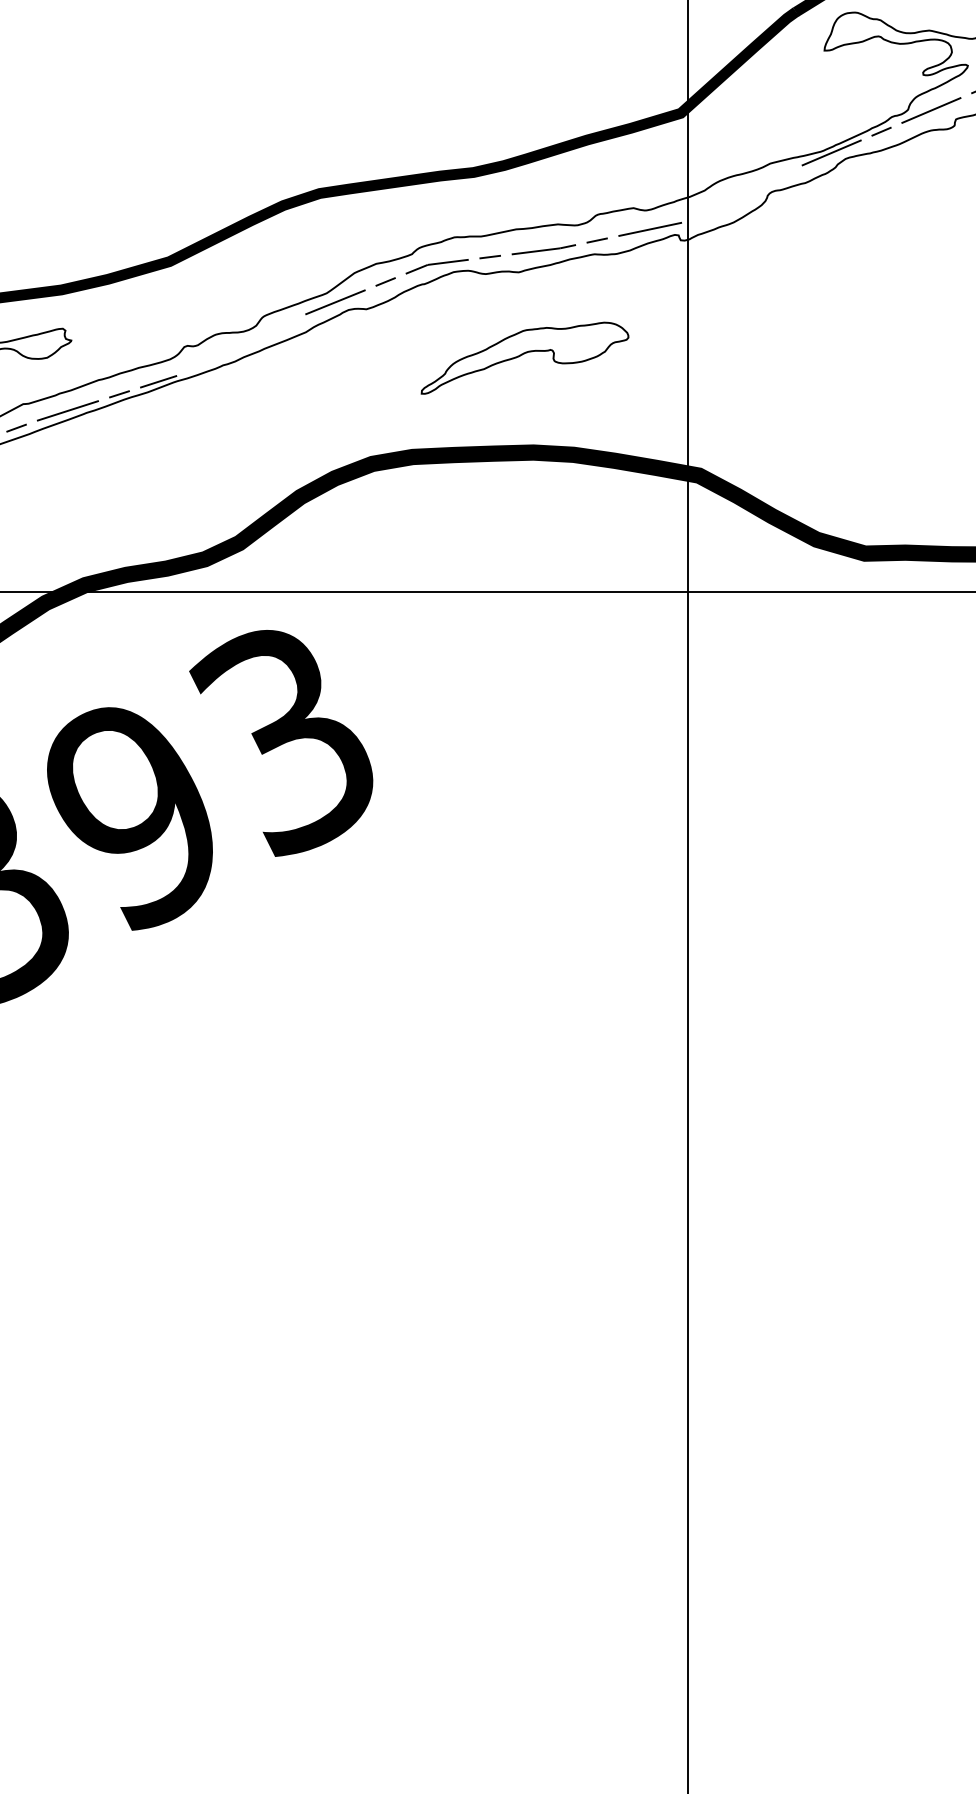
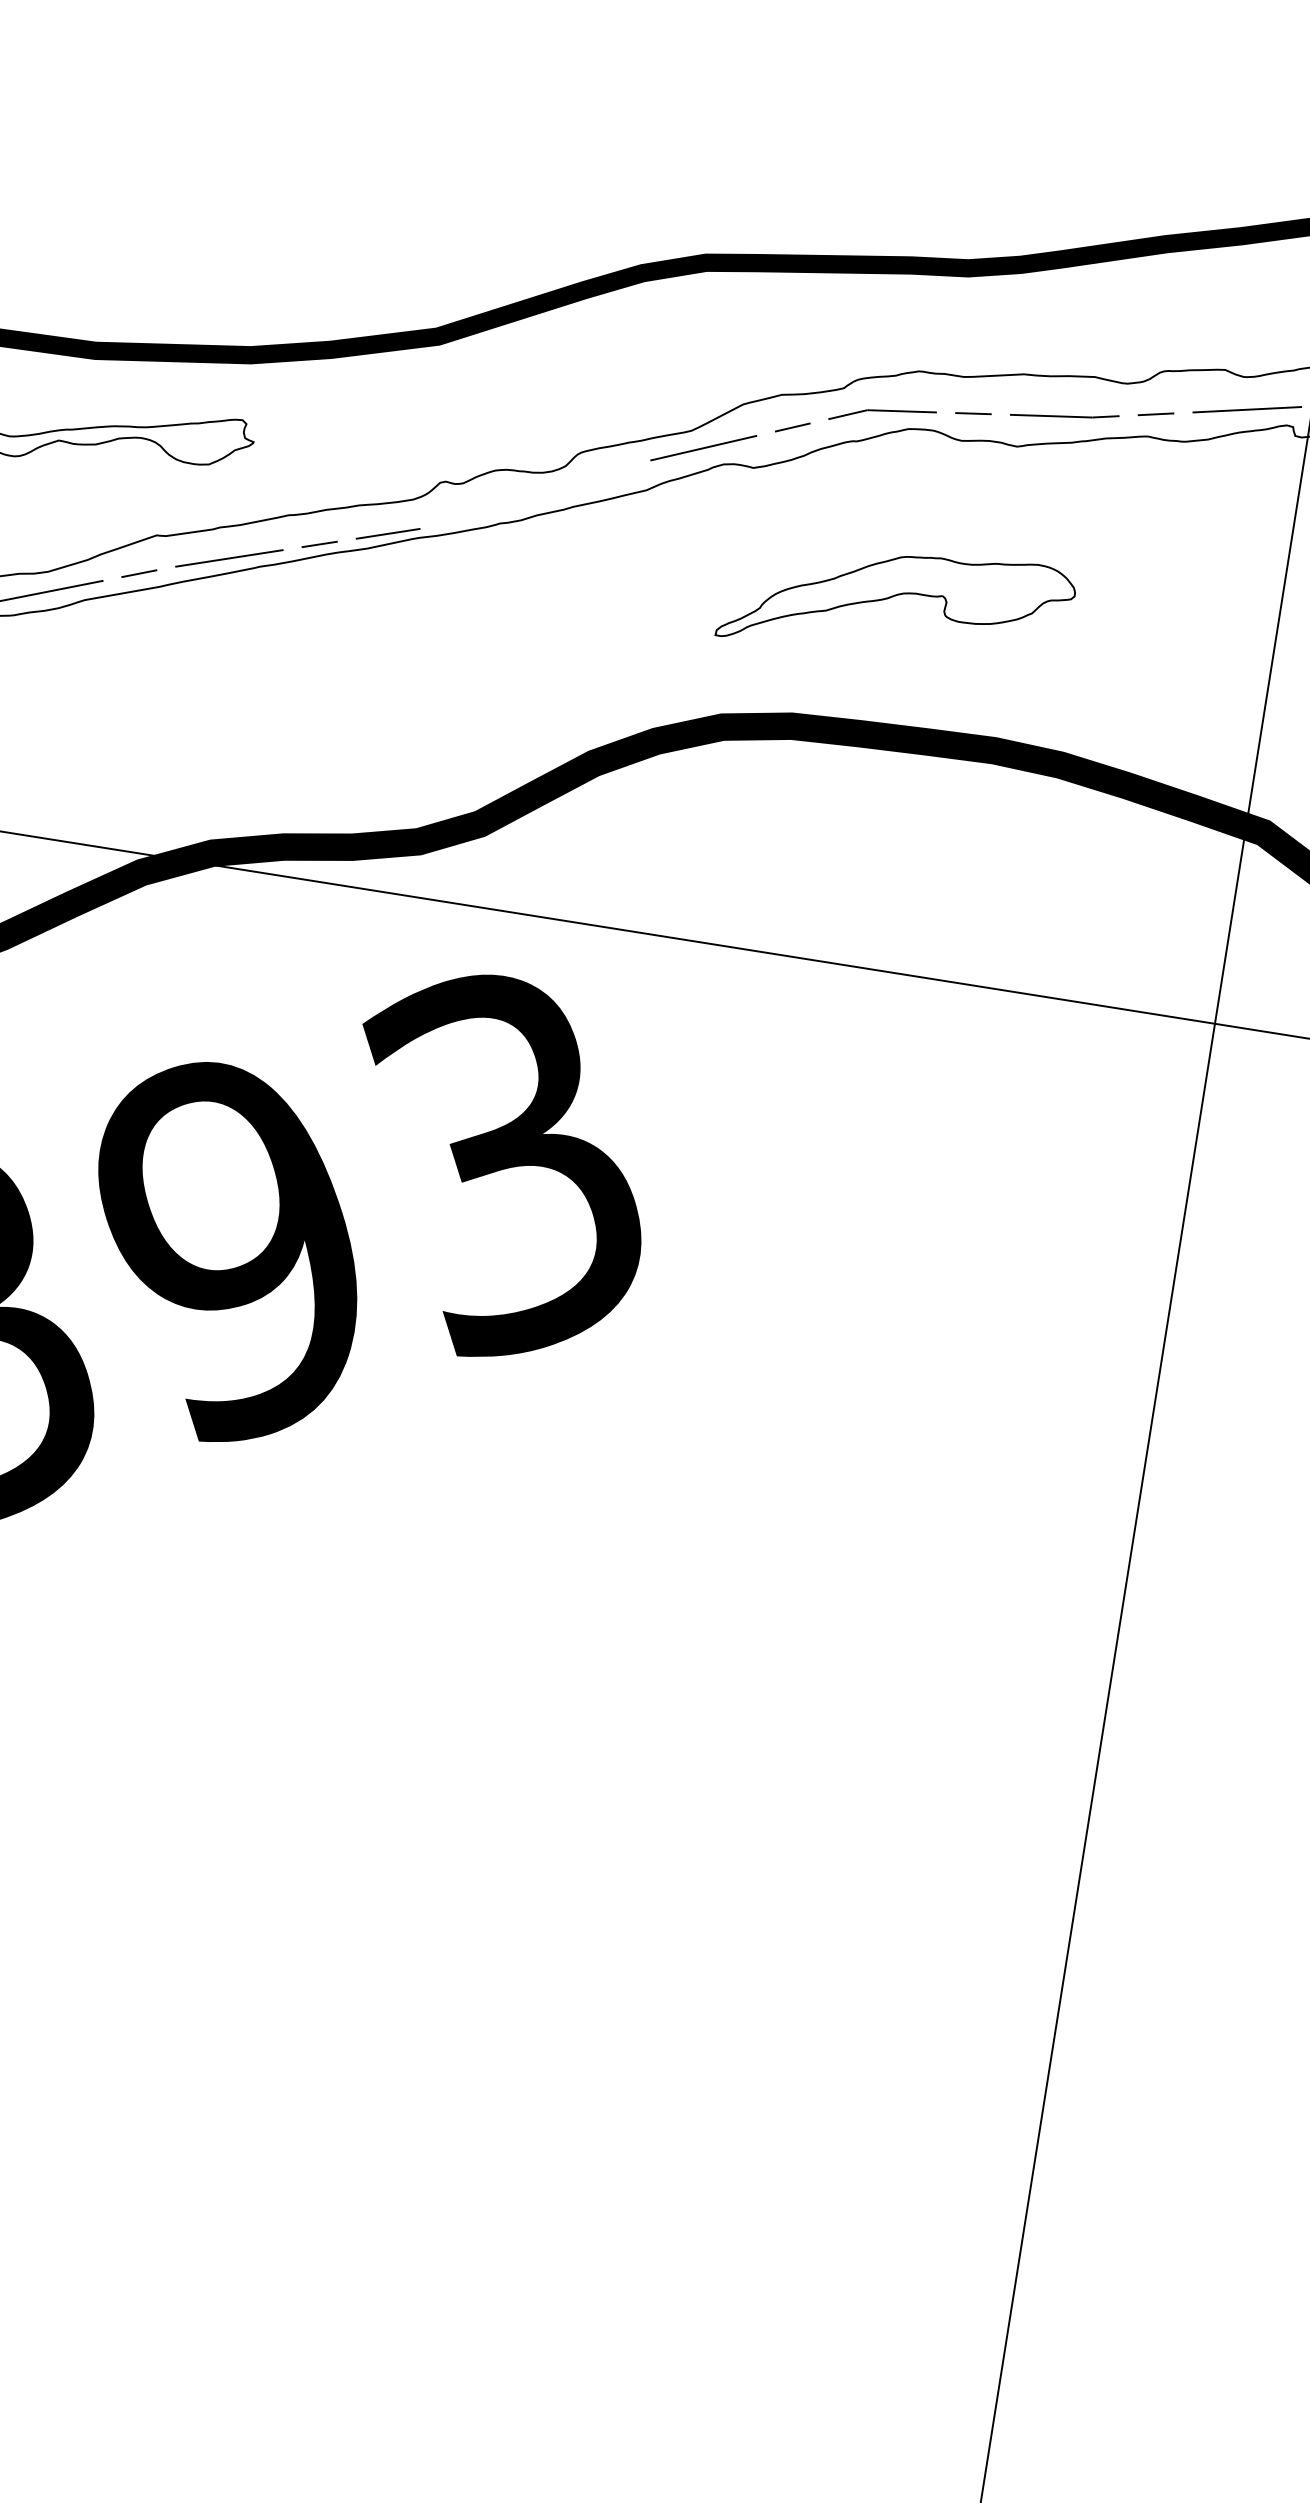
part: (524, 357) -> (896, 601), moved

